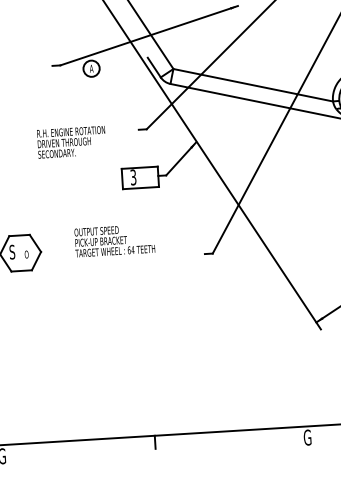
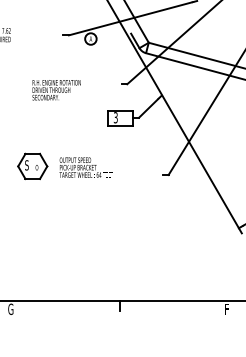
text: (71, 142) -> (56, 90), moved
text: (111, 240) -> (85, 167), moved
text: (307, 436) -> (227, 308), G -> F

